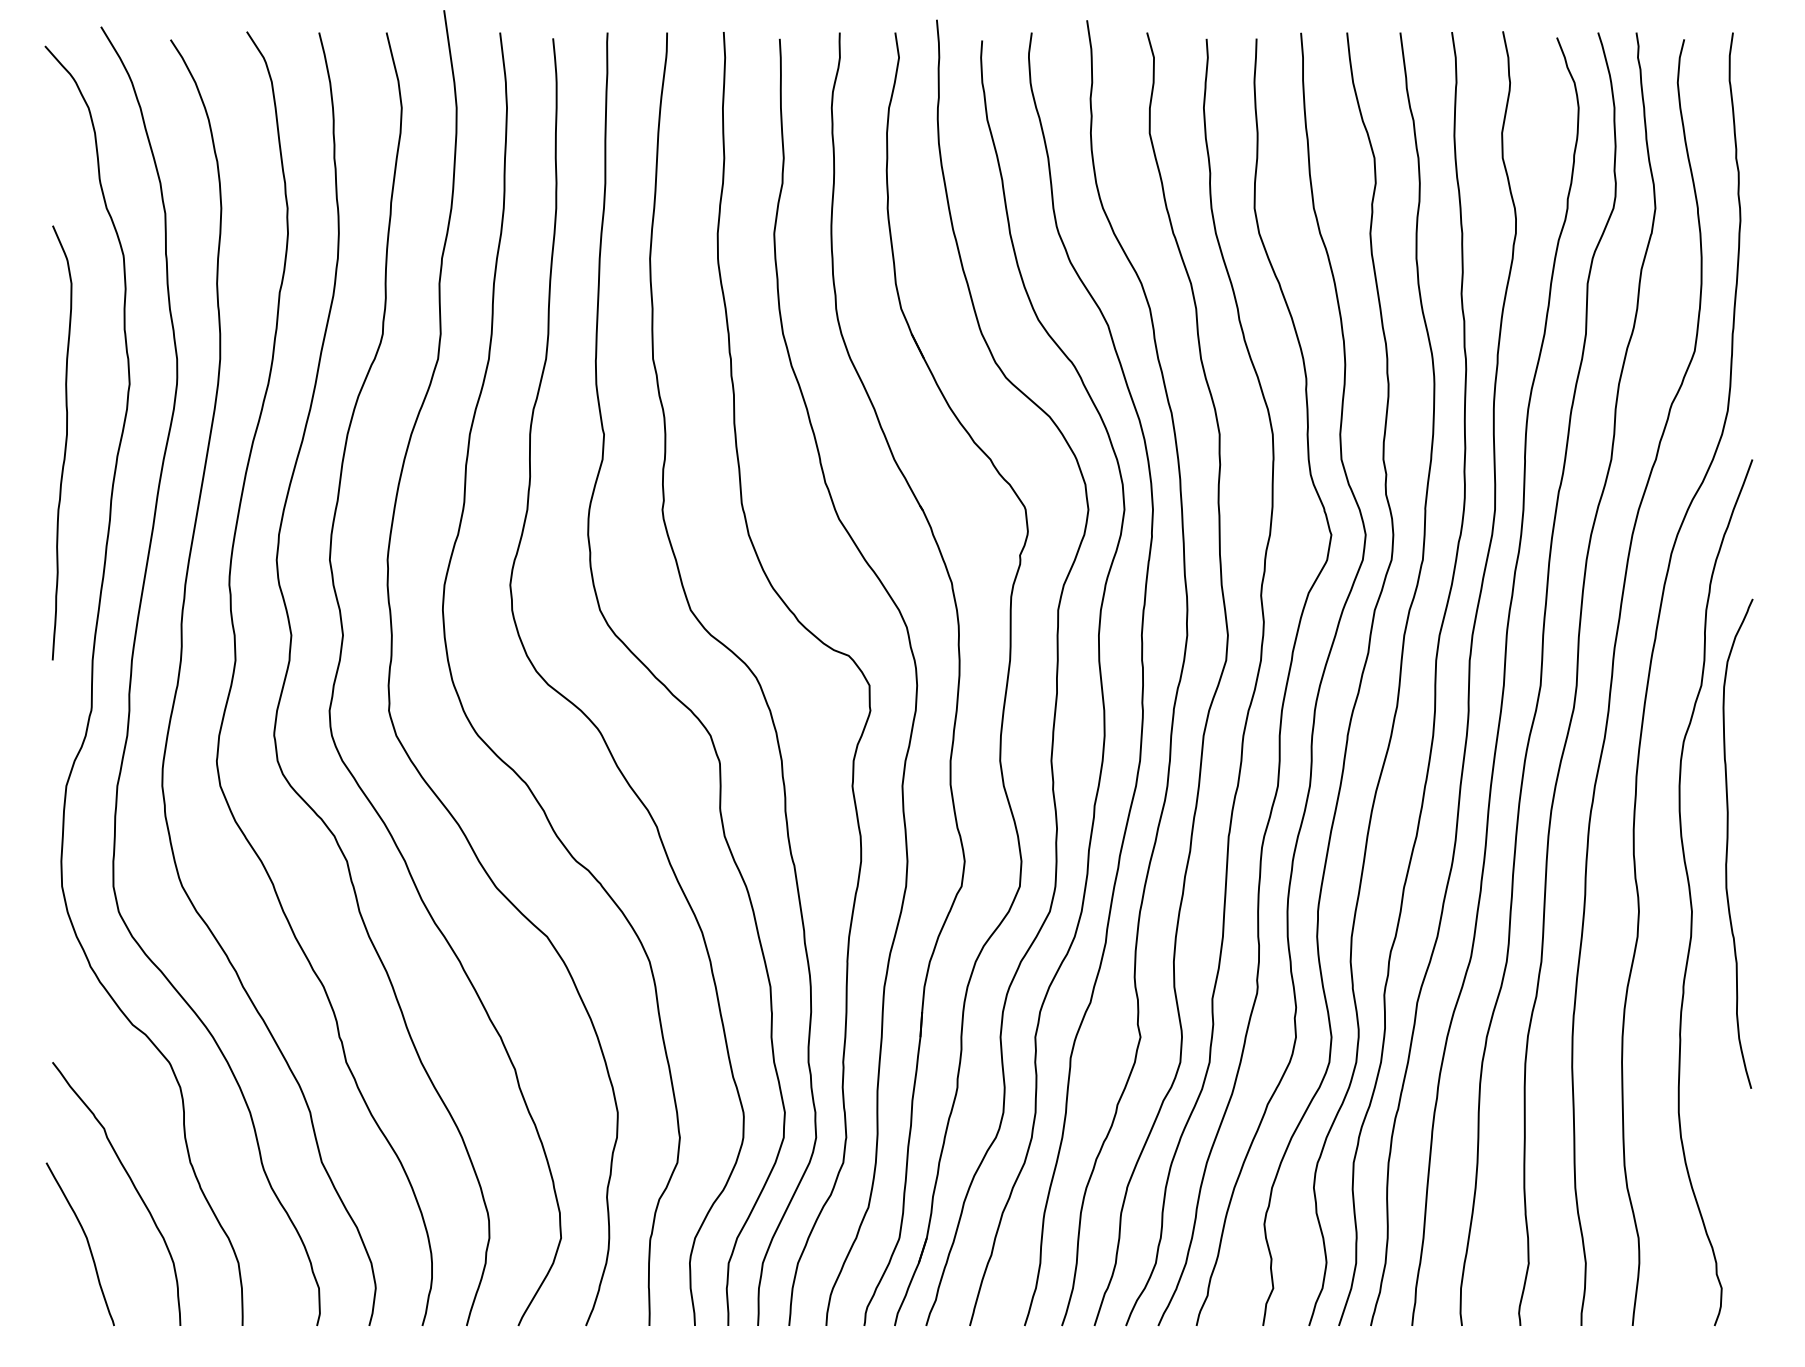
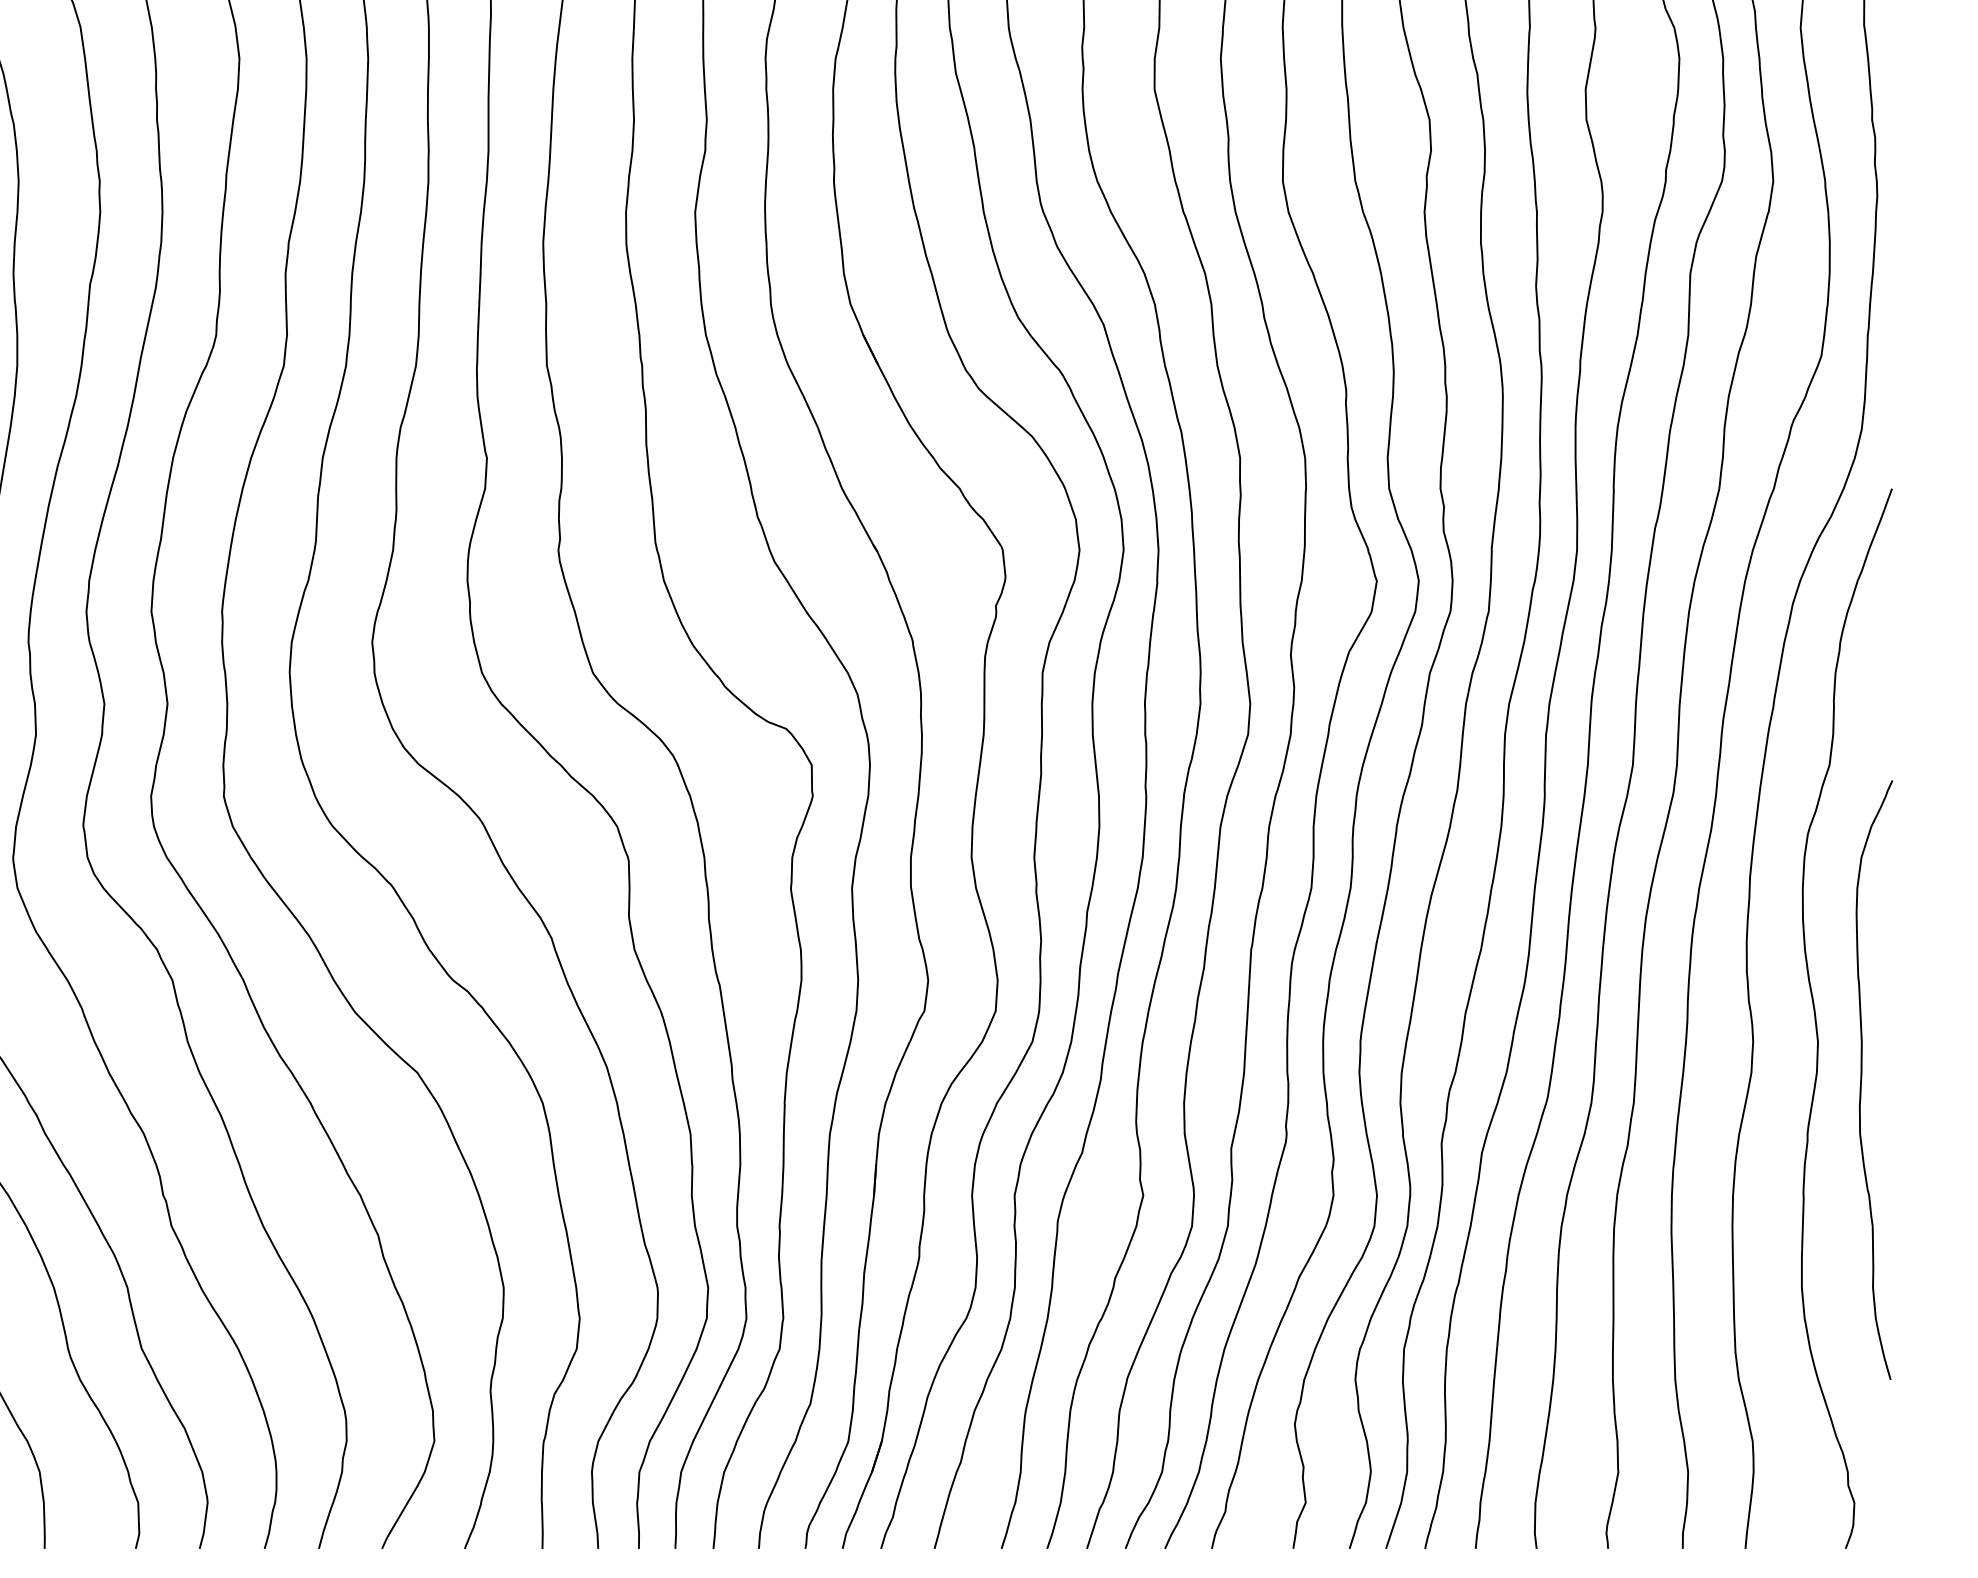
curve: (1728, 843) -> (1862, 1079), moved

